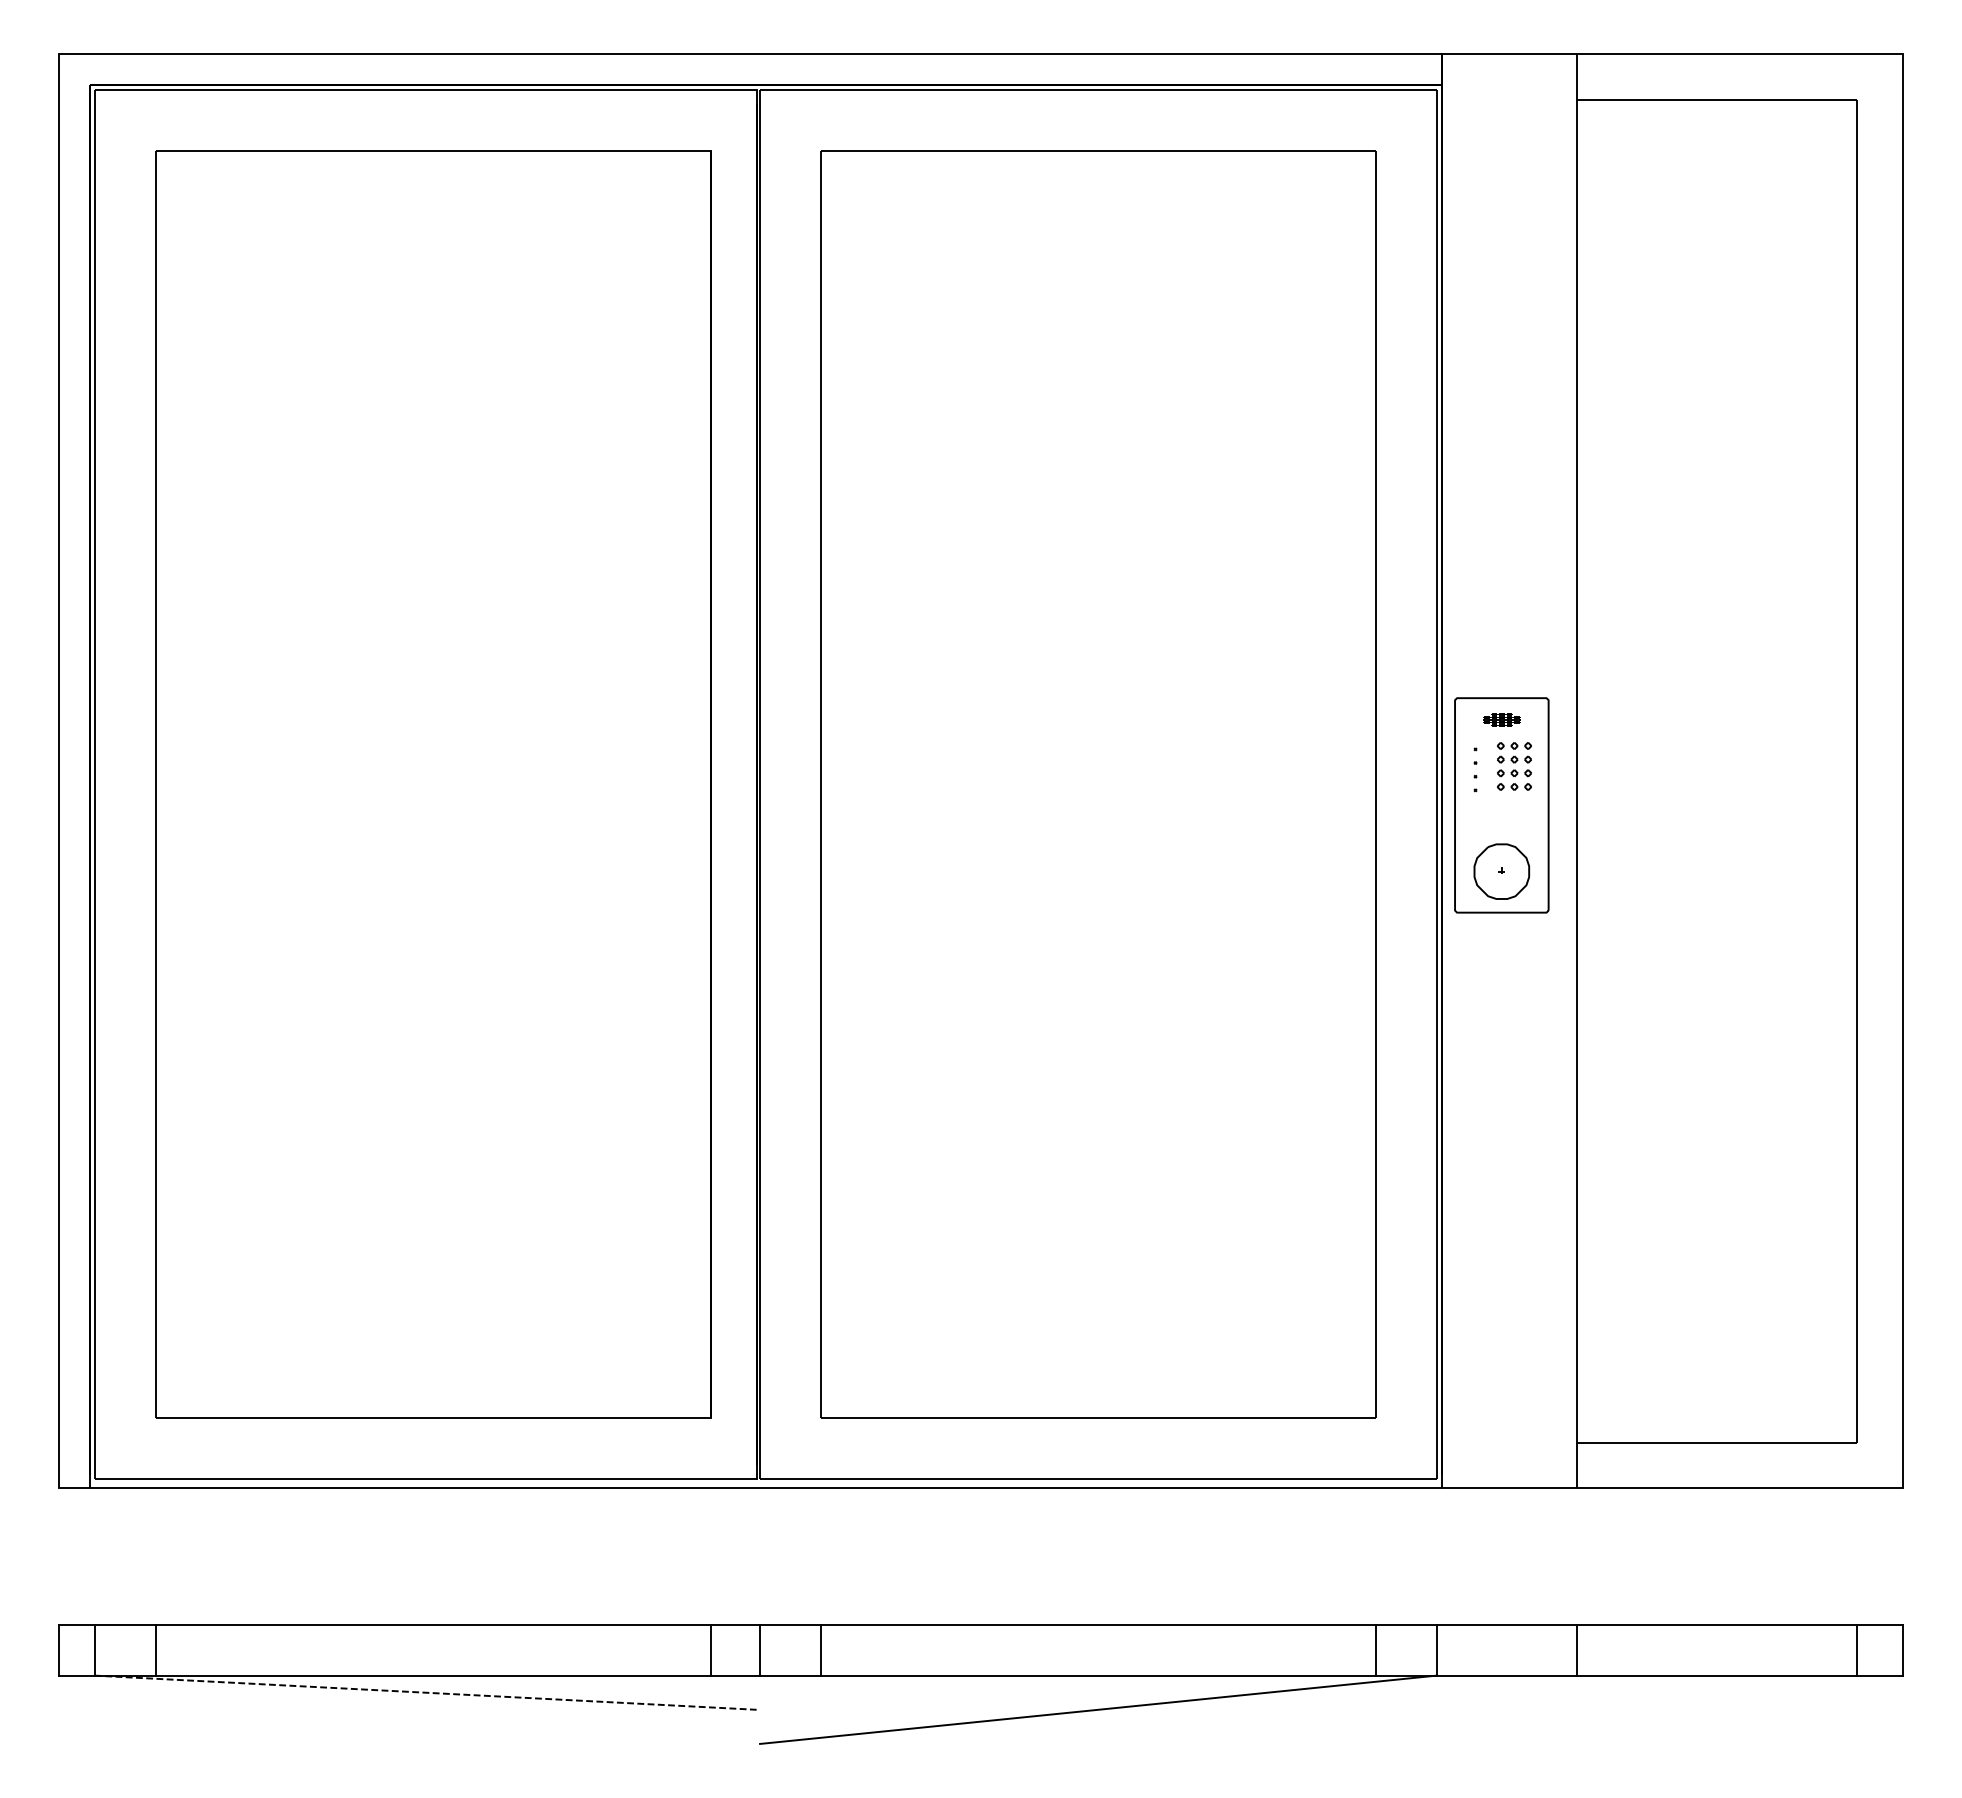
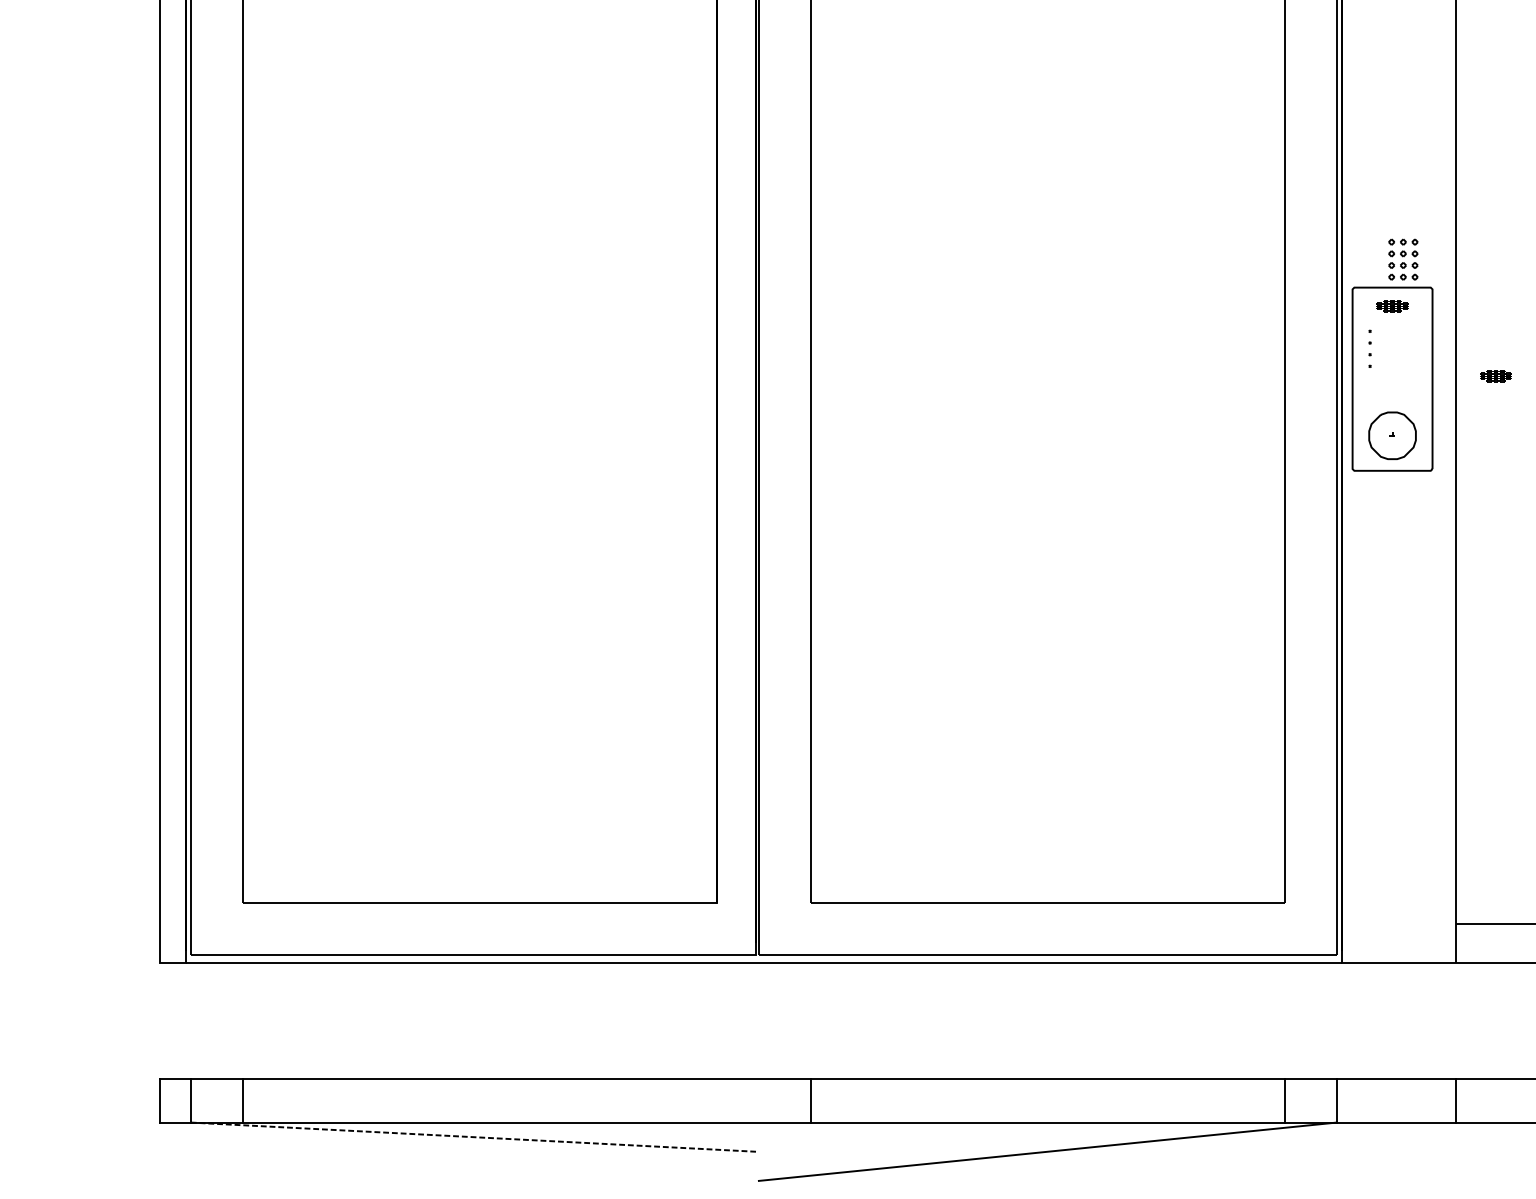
part: (1514, 766) -> (1403, 259), moved
part: (1622, 801) -> (1495, 375), added
line: (710, 1650) -> (716, 1101), removed
line: (760, 1650) -> (759, 1101), removed

